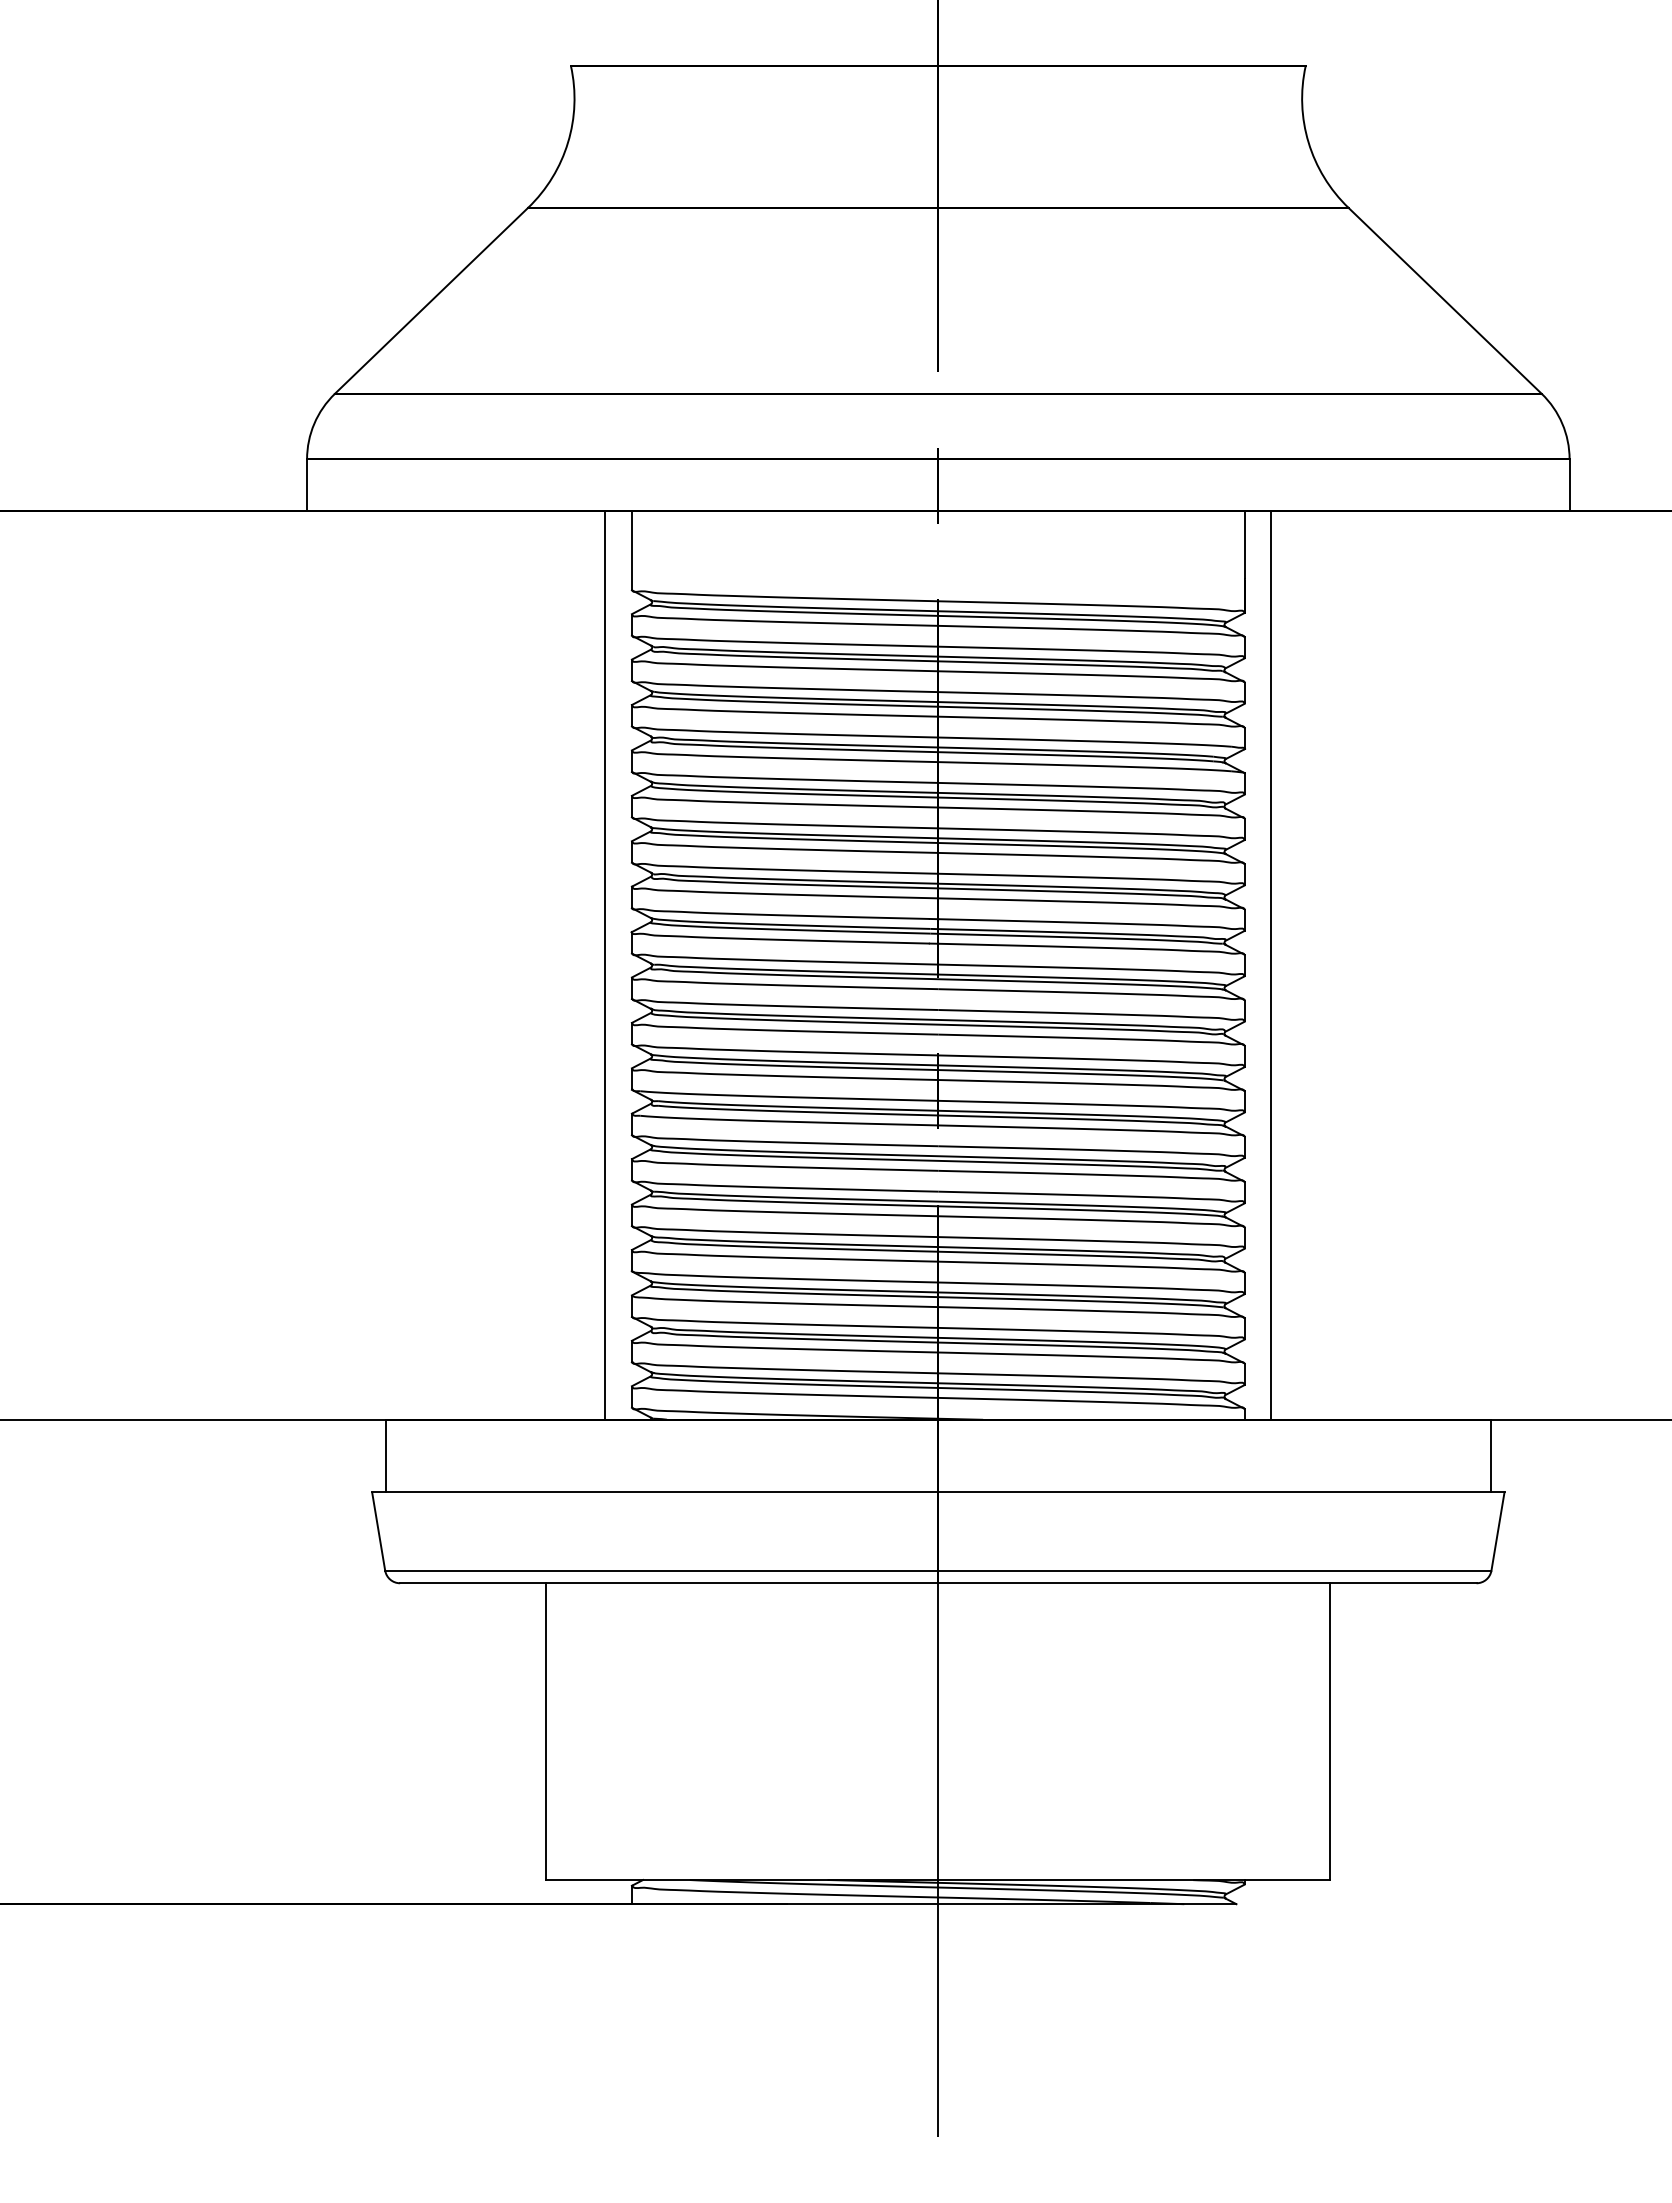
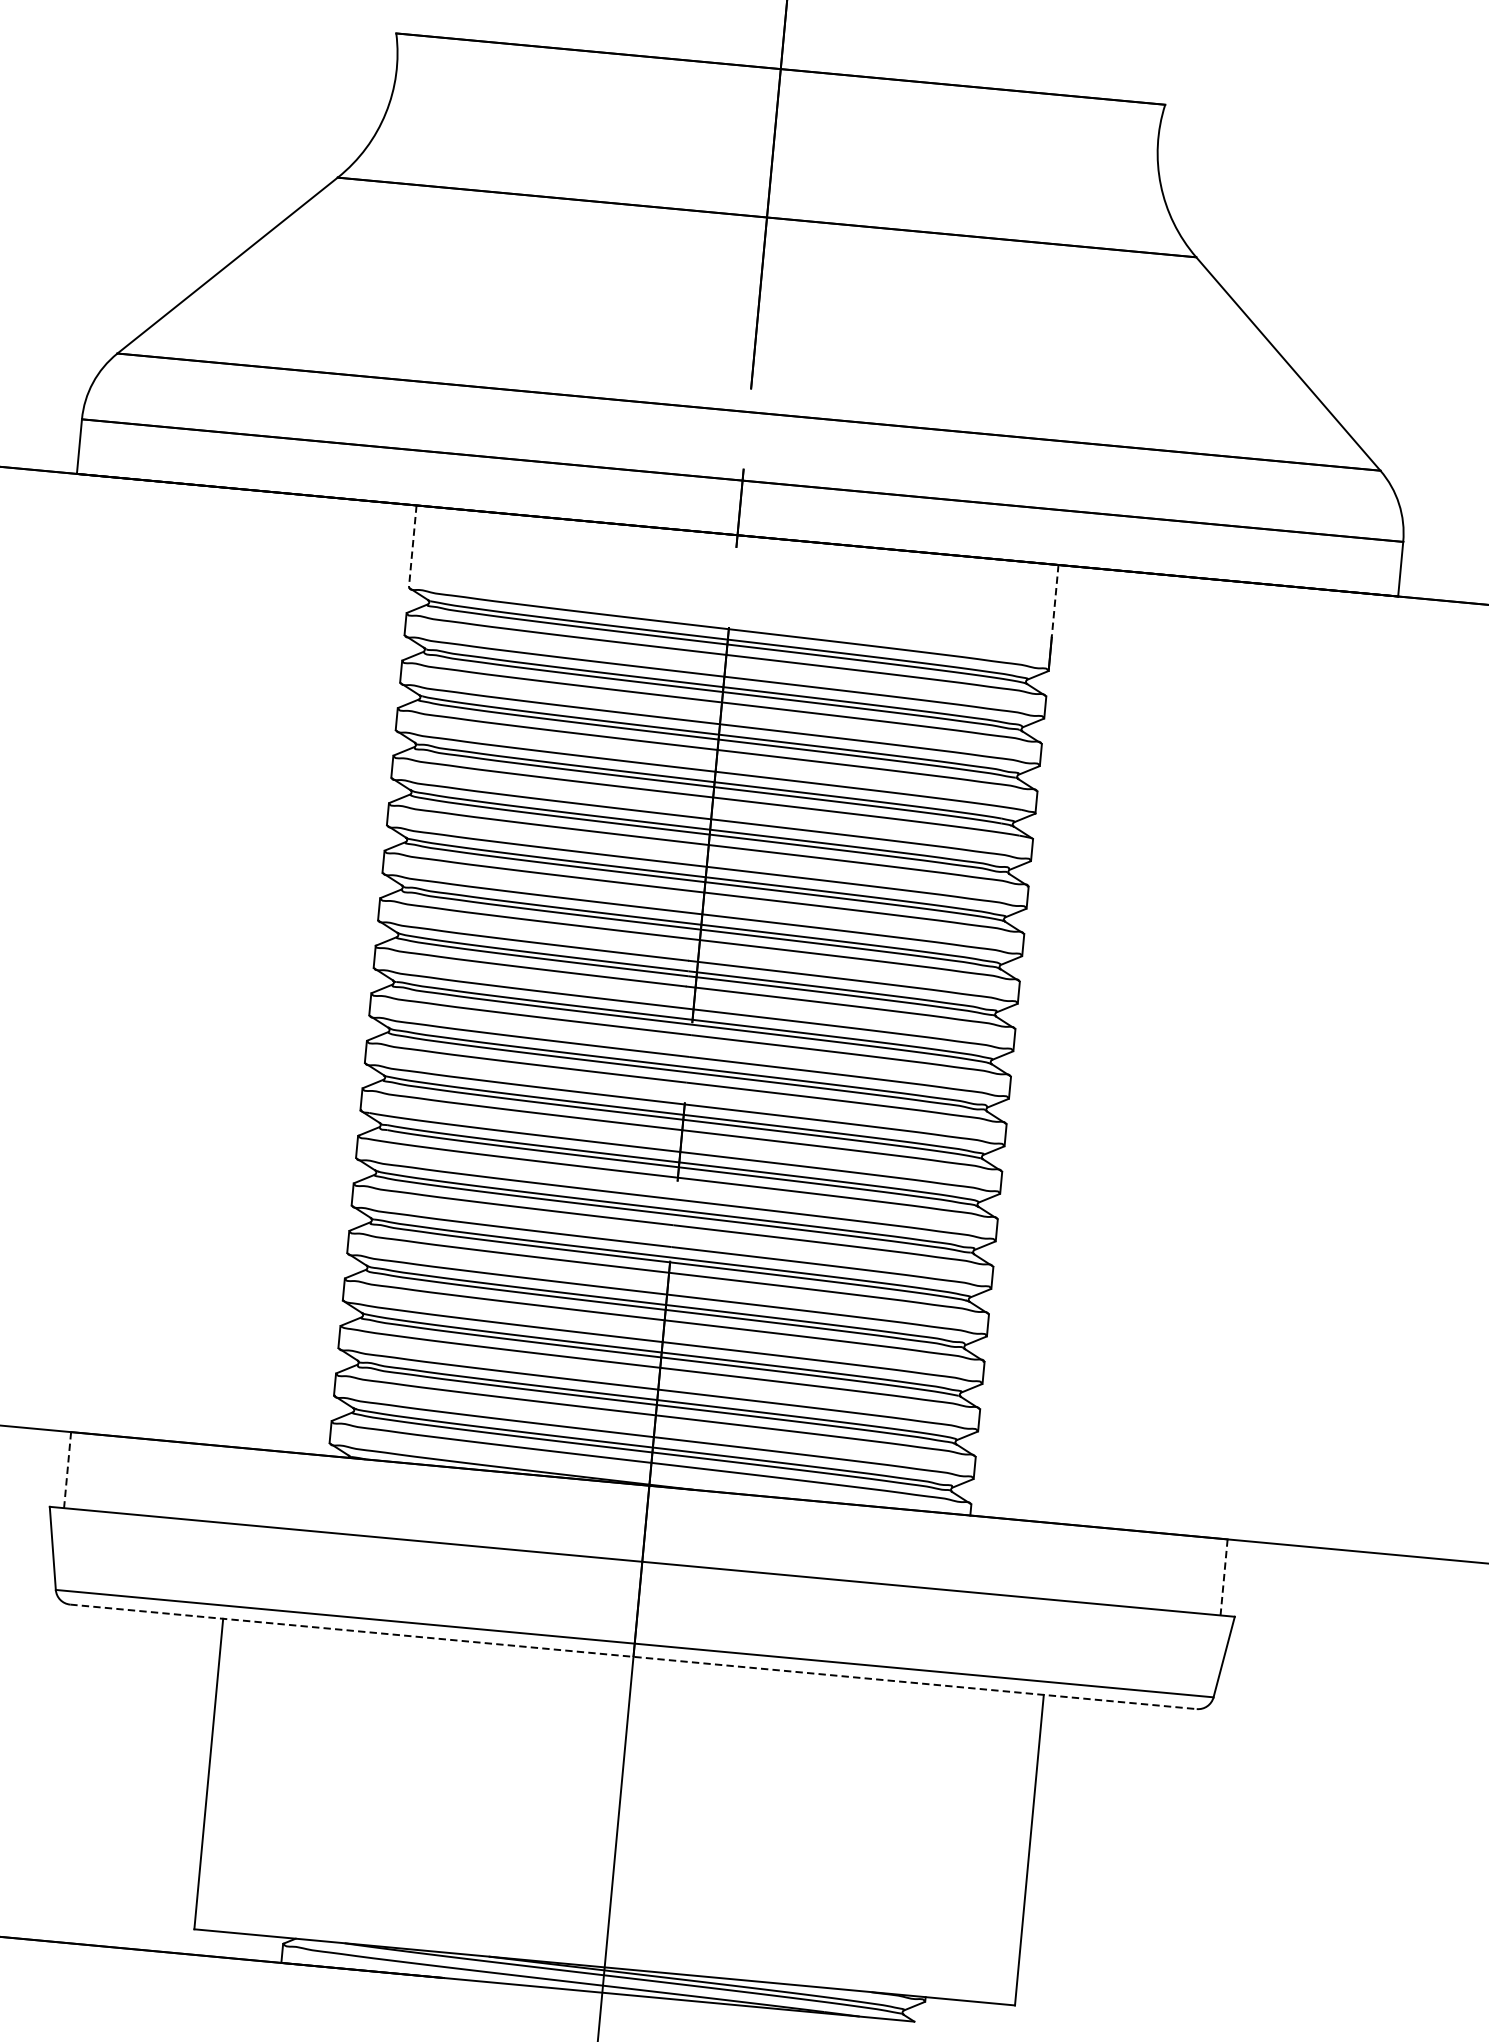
line: (1245, 545) -> (1055, 600), solid -> dashed
line: (631, 551) -> (412, 547), solid -> dashed
line: (605, 965) -> (345, 978), removed
line: (1271, 965) -> (1042, 1042), removed
line: (385, 1456) -> (67, 1470), solid -> dashed
line: (1490, 1456) -> (1223, 1577), solid -> dashed
line: (938, 1583) -> (633, 1657), solid -> dashed

